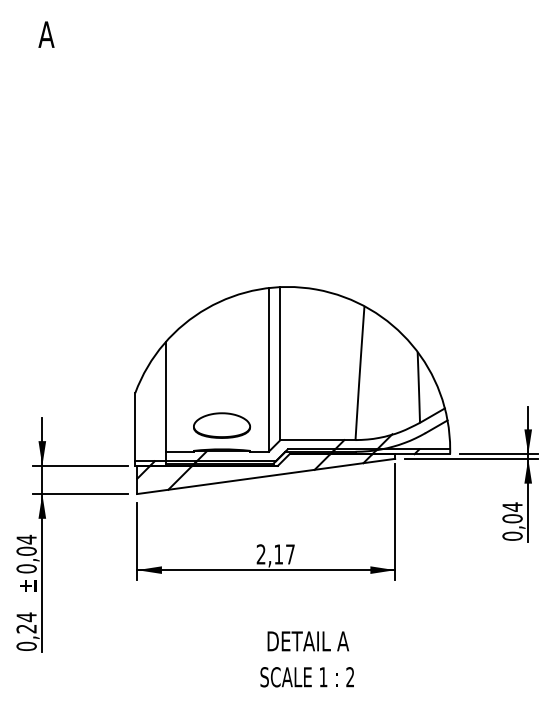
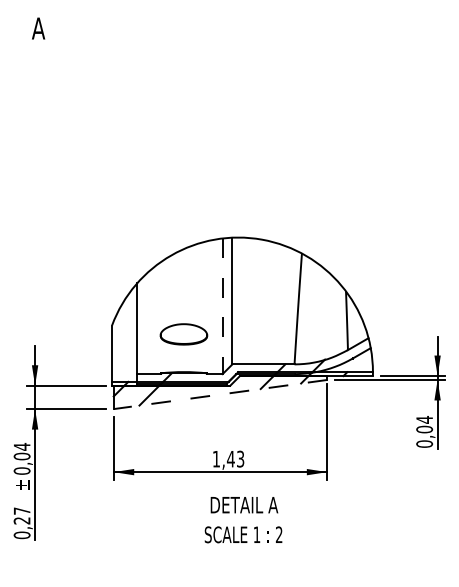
line: (268, 370) -> (222, 306), solid -> dashed
part: (221, 425) -> (183, 334), moved
line: (266, 476) -> (220, 394), solid -> dashed
text: (275, 553) -> (228, 458), 2,17 -> 1,43
text: (27, 617) -> (22, 511), 0,24 -> 0,27
text: (307, 659) -> (243, 520), moved

